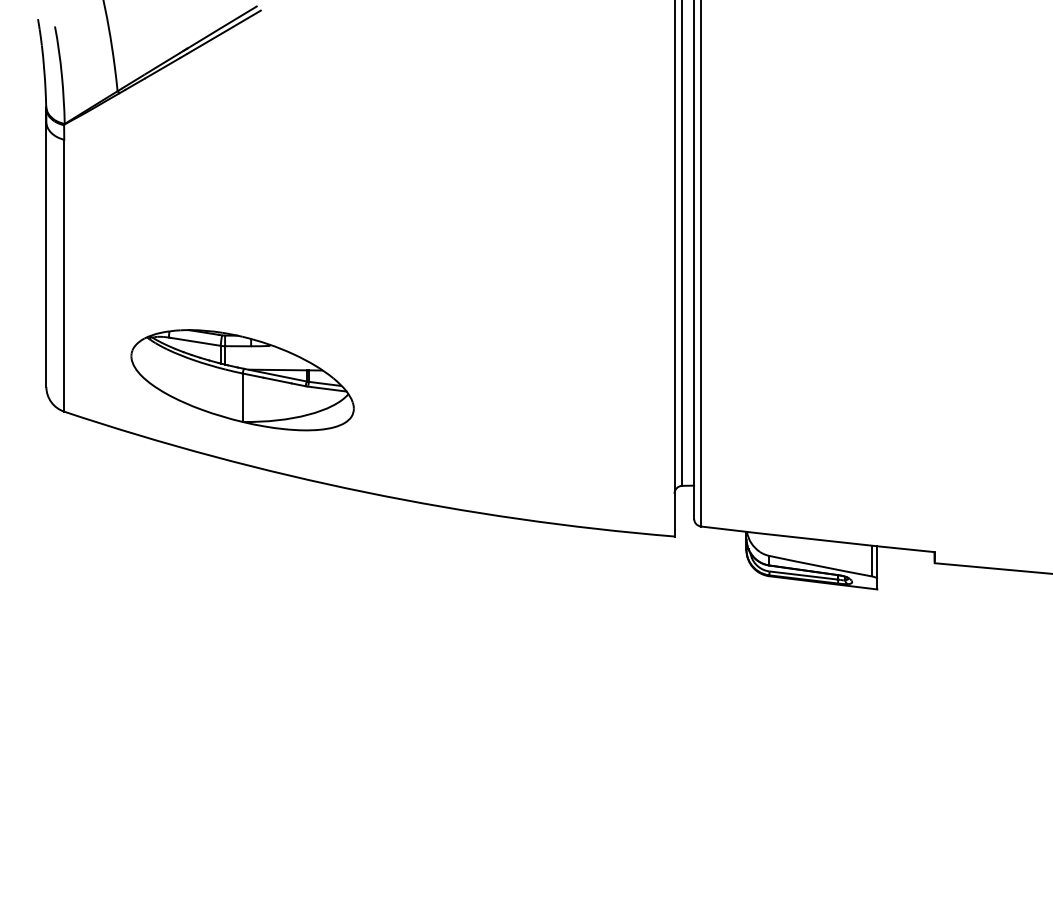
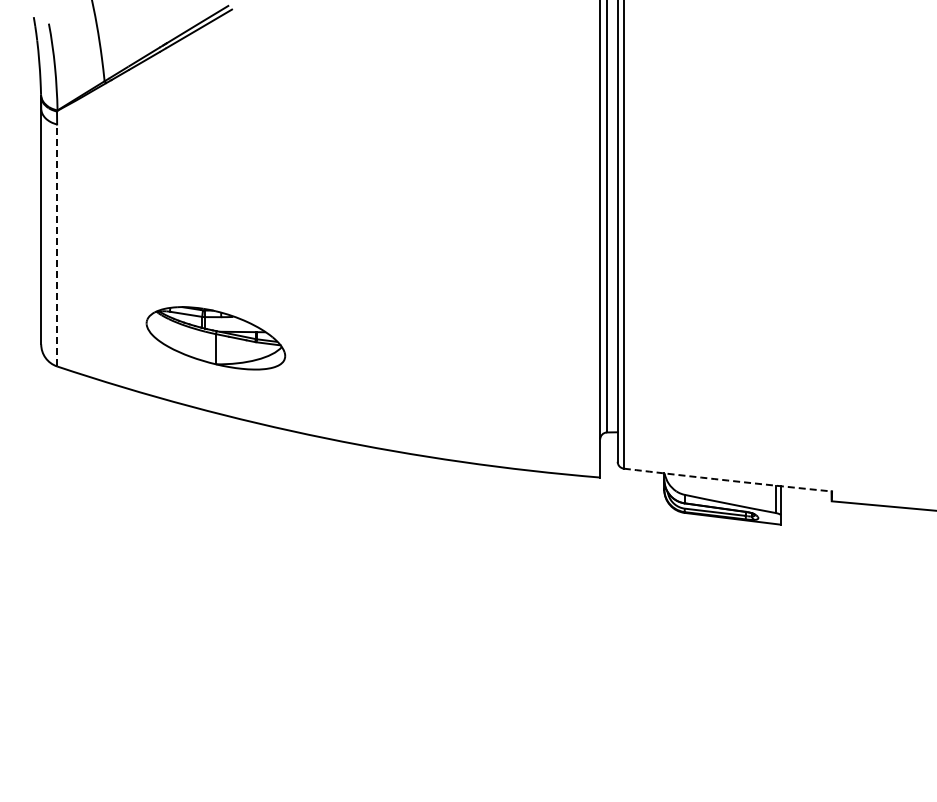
line: (64, 275) -> (57, 245), solid -> dashed
part: (242, 379) -> (215, 337), size x0.7
arc: (817, 539) -> (727, 480), solid -> dashed

